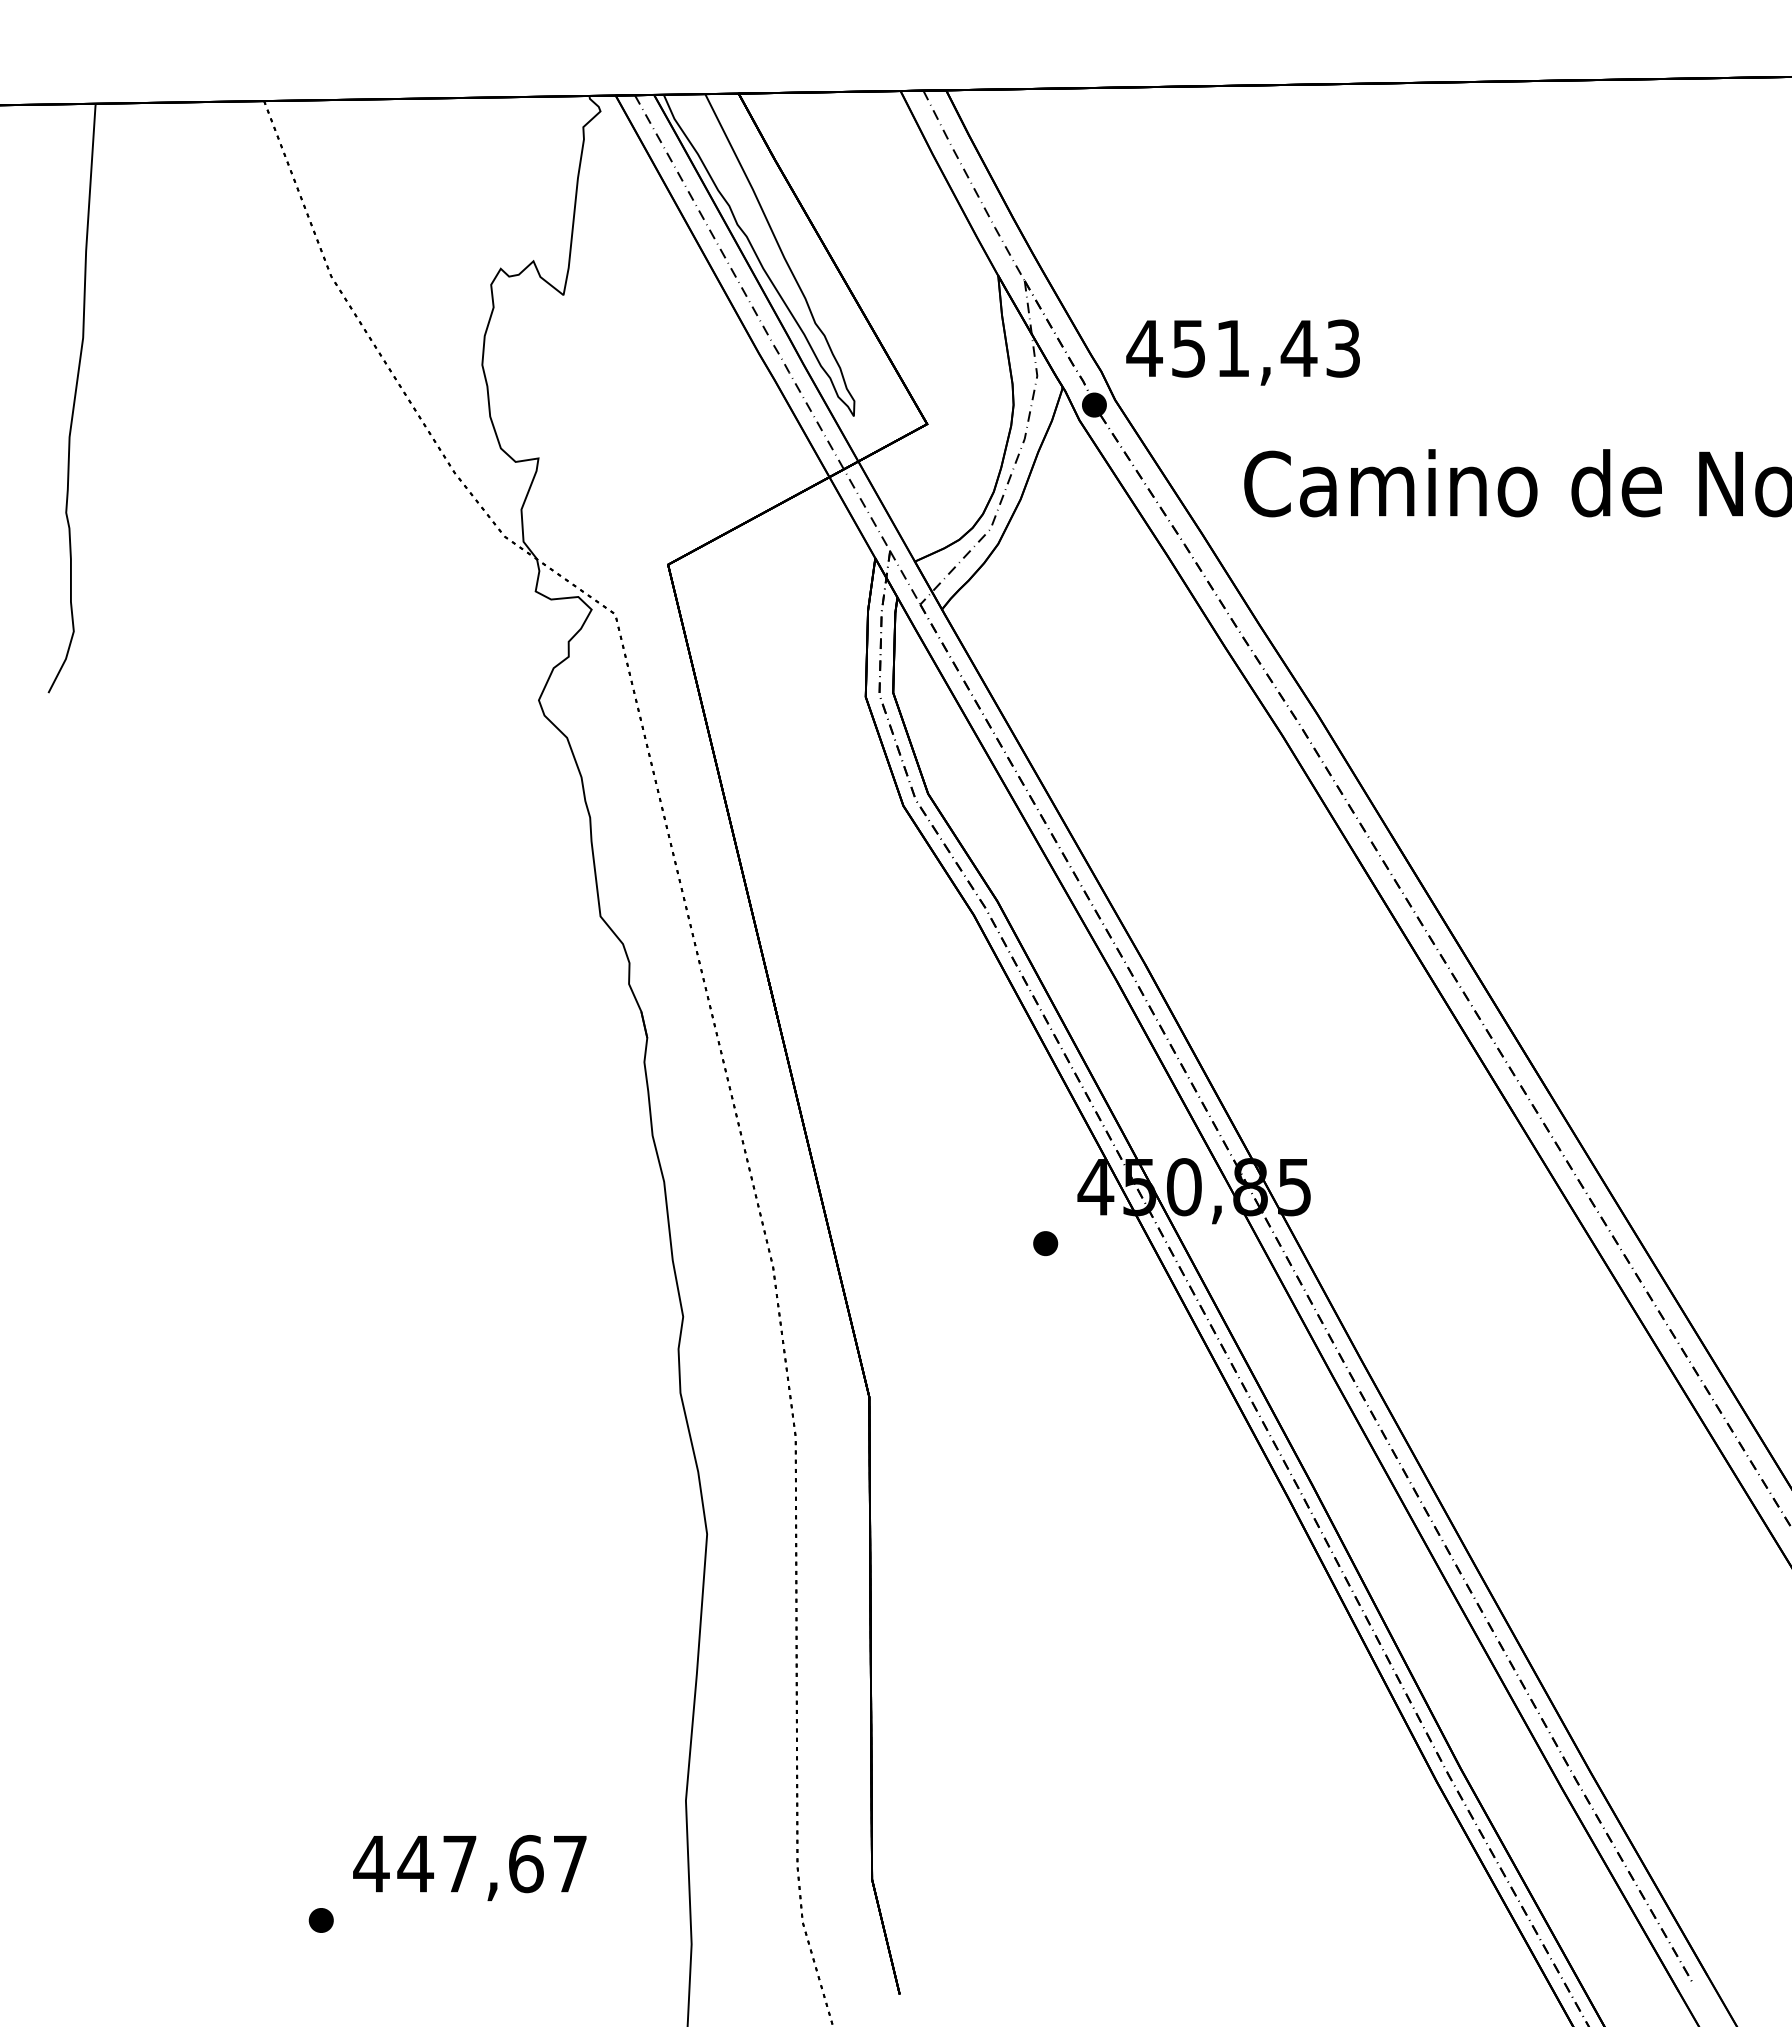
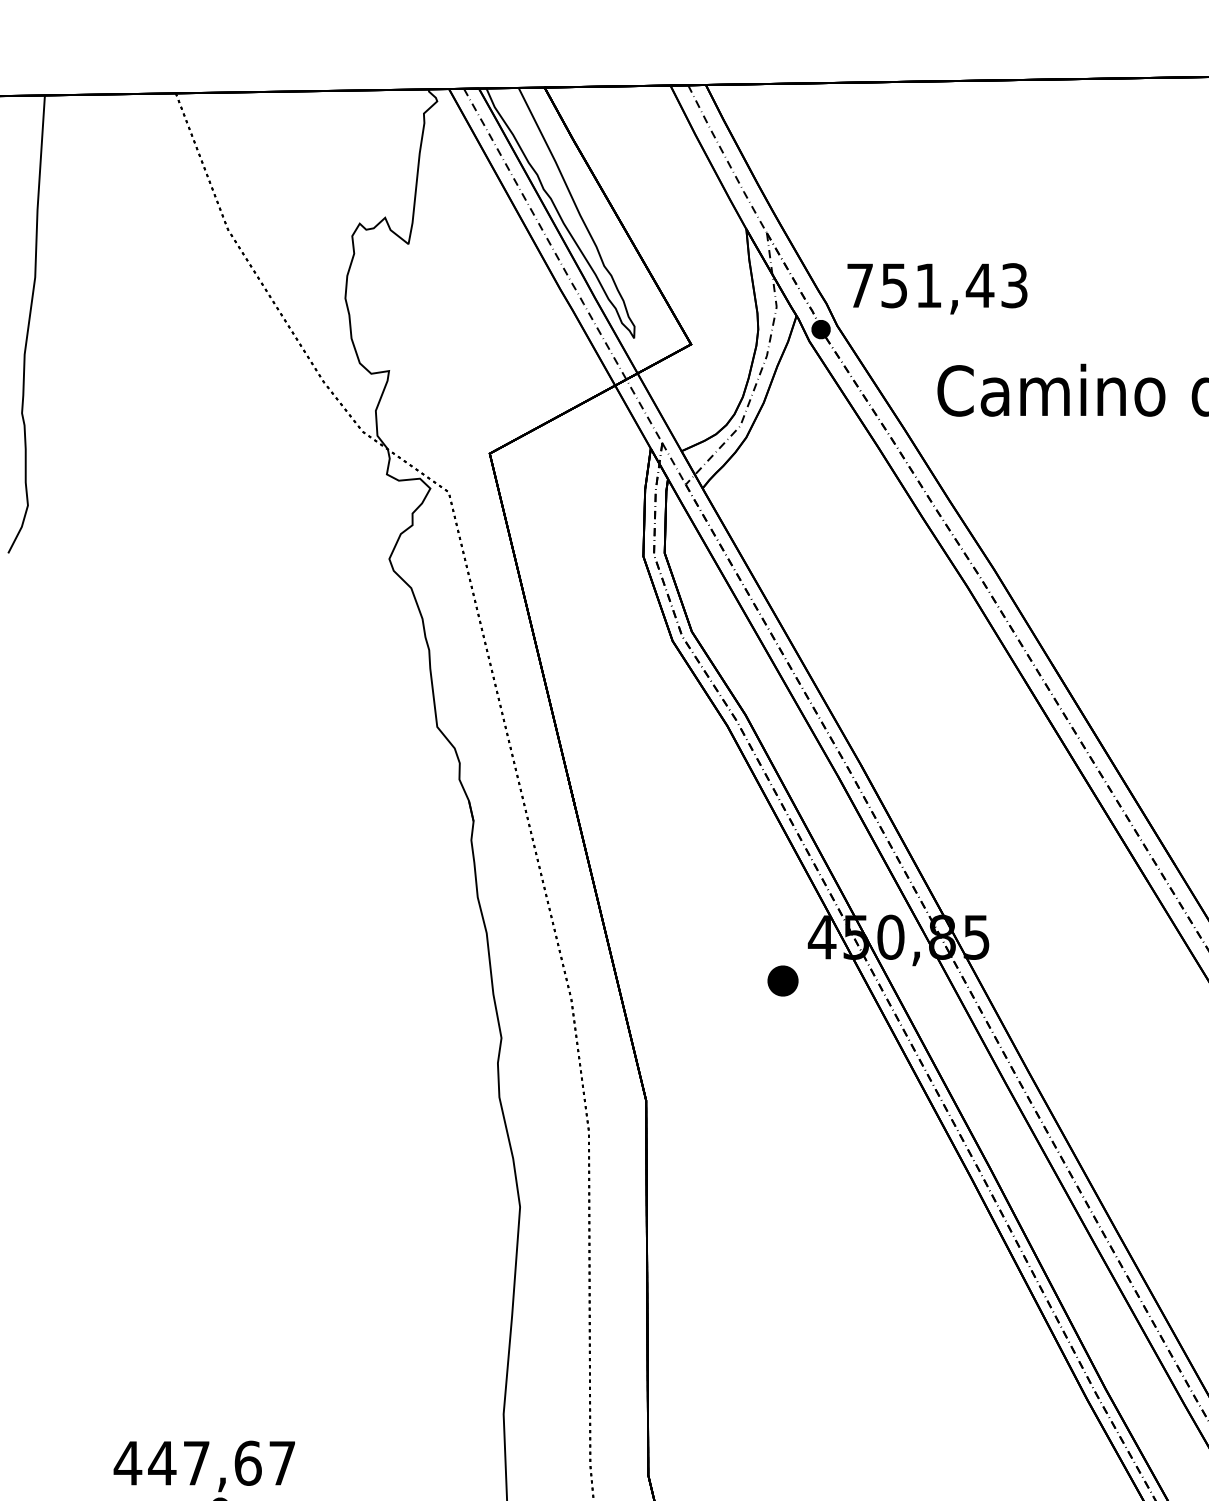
text: (1144, 348) -> (859, 285), 451,43 -> 751,43
part: (1045, 1243) -> (783, 981), size x1.6
text: (469, 1867) -> (204, 1466), moved

